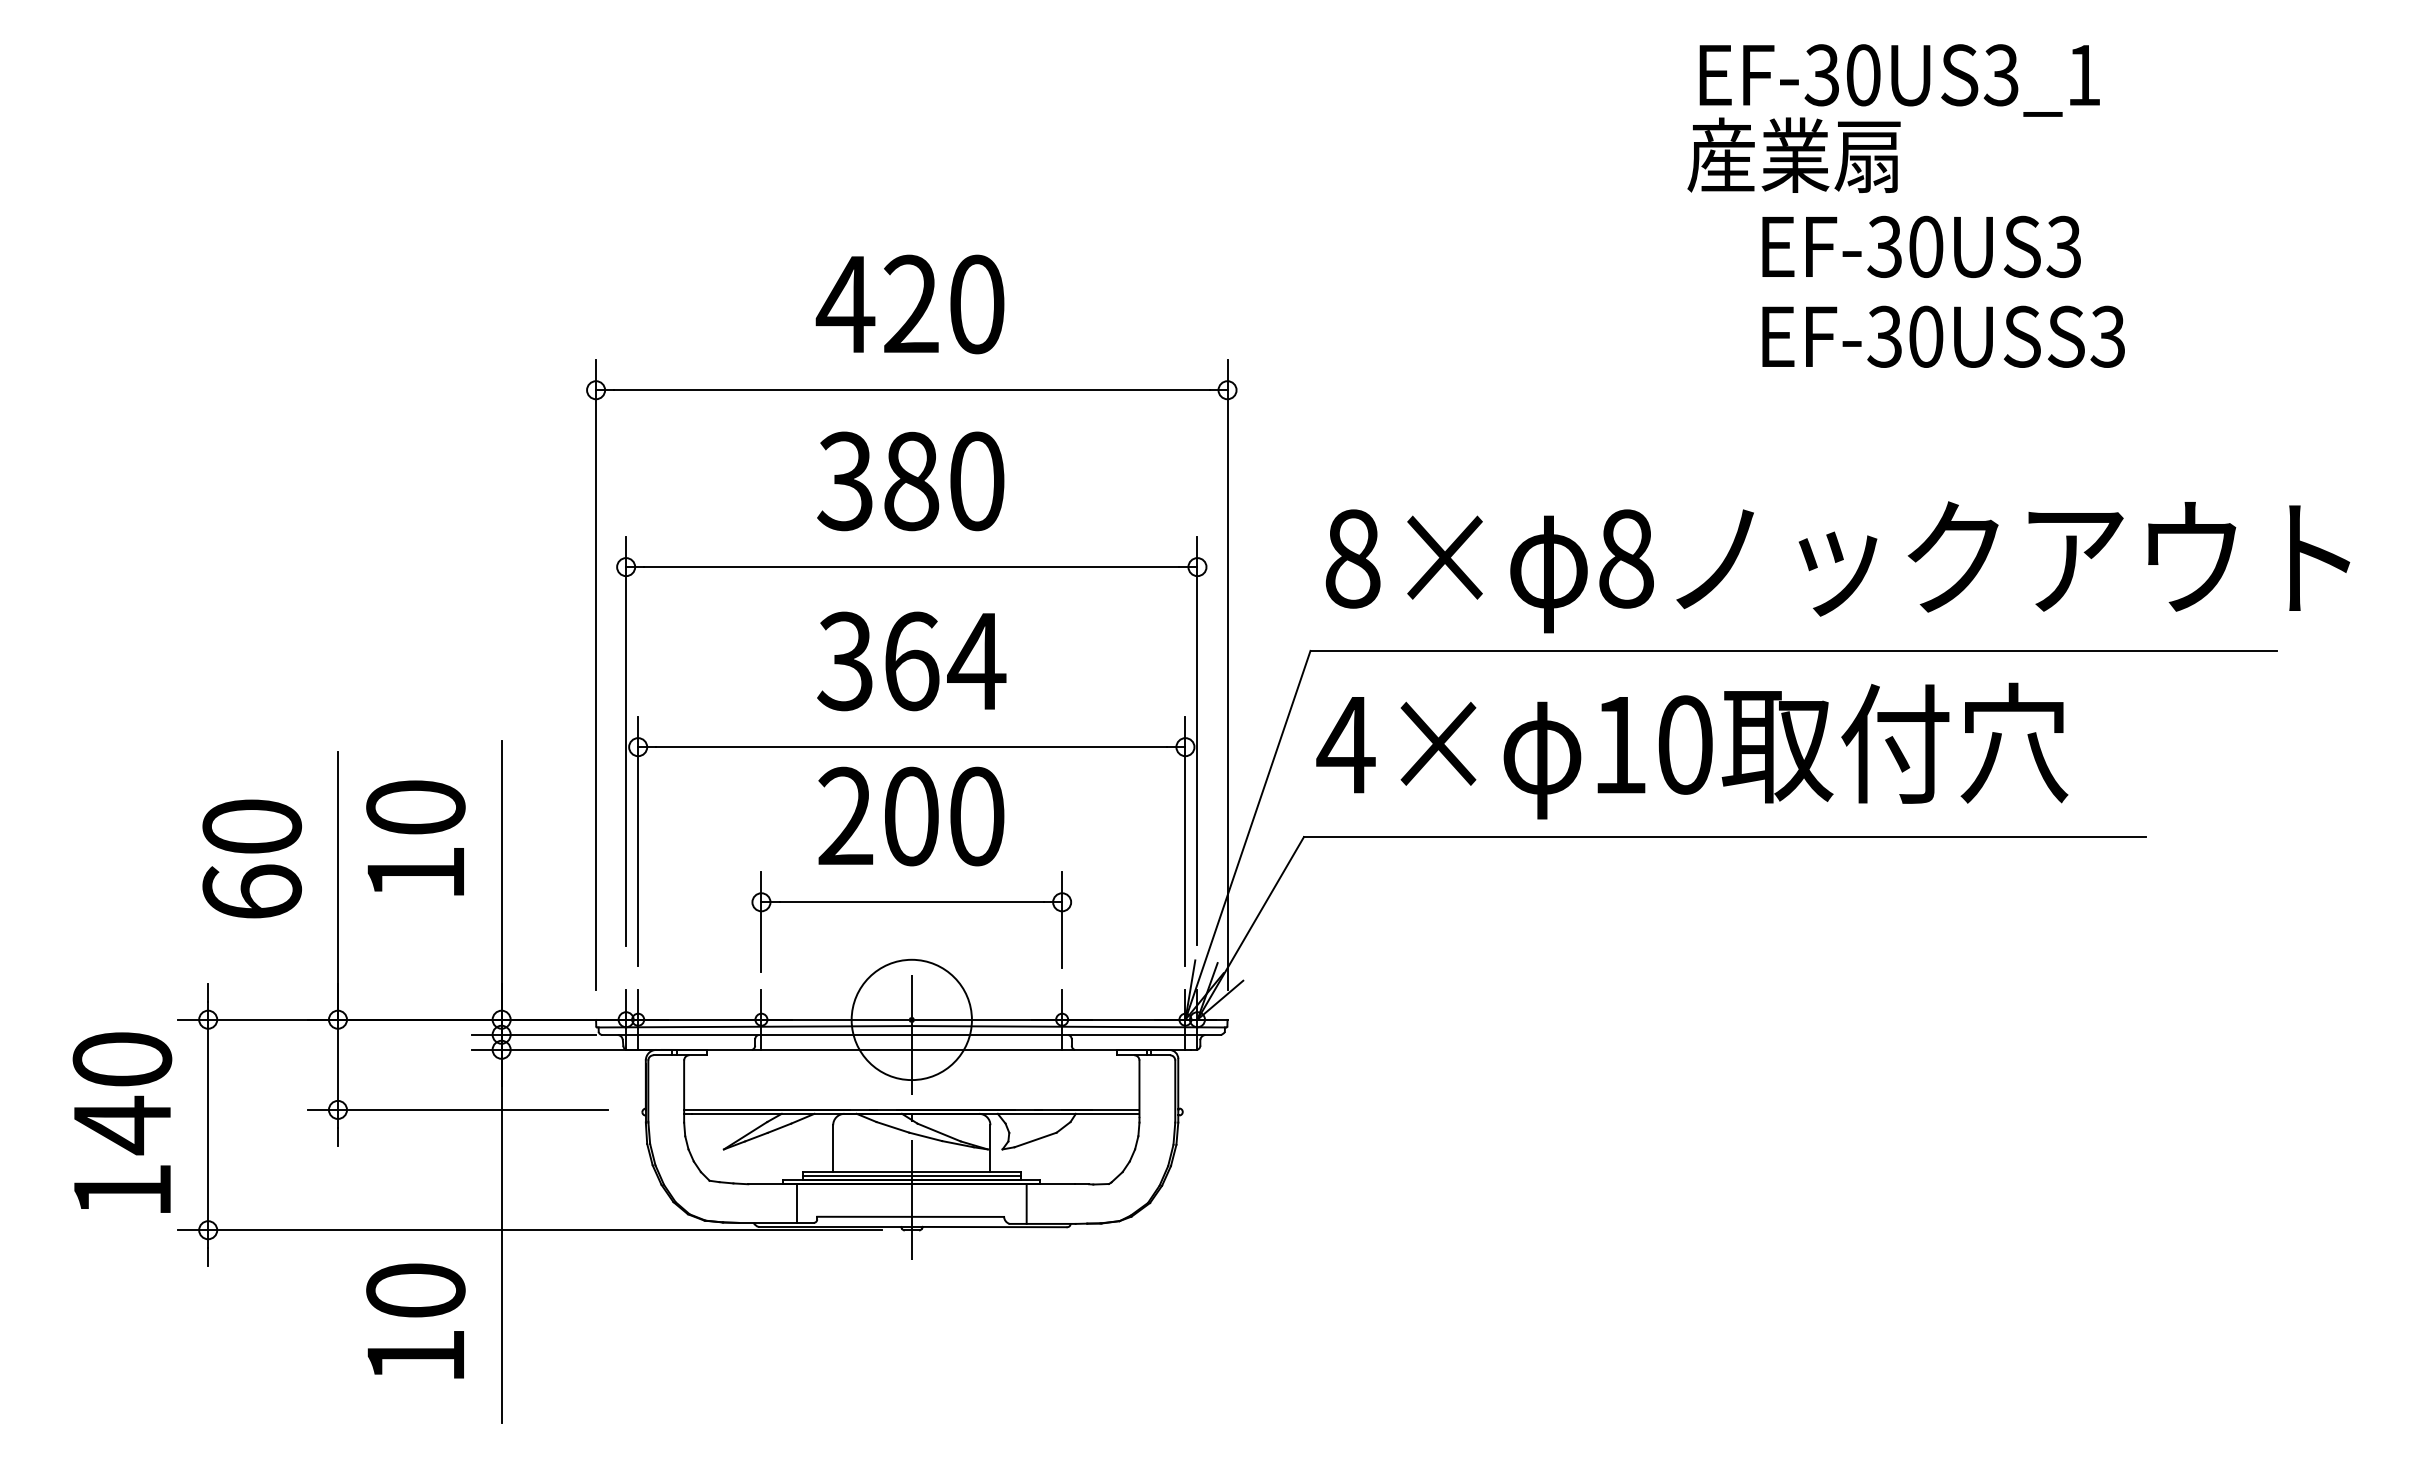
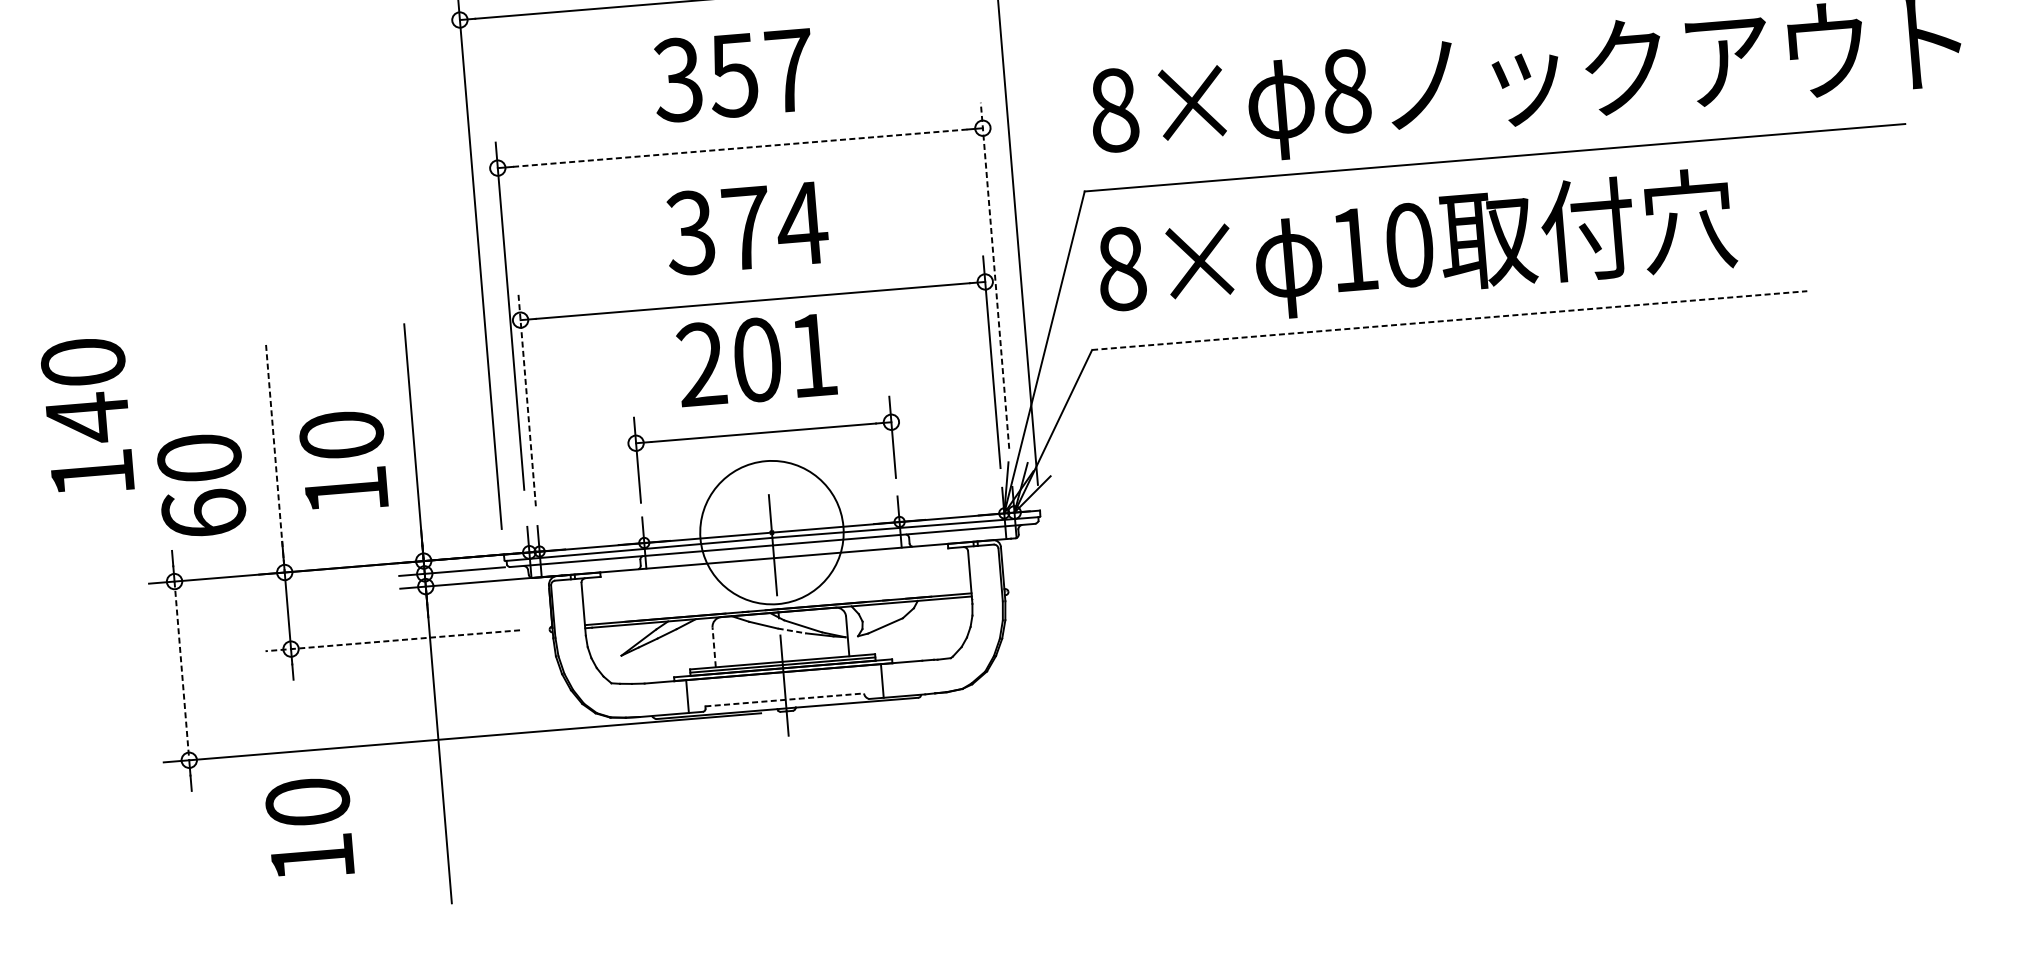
text: (943, 481) -> (761, 73), 380 -> 357
line: (911, 567) -> (740, 148), solid -> dashed
text: (911, 661) -> (746, 228), 364 -> 374
line: (1197, 740) -> (995, 275), solid -> dashed
text: (1345, 744) -> (1120, 268), 4× -> 8×
text: (977, 816) -> (813, 355), 200 -> 201
text: (415, 837) -> (343, 460), moved
line: (1725, 837) -> (1450, 320), solid -> dashed
line: (638, 841) -> (527, 400), solid -> dashed
text: (251, 858) -> (201, 485), moved
line: (337, 886) -> (275, 459), solid -> dashed
circle: (911, 1019) -> (771, 532), size x1.4
line: (457, 1109) -> (392, 640), solid -> dashed
text: (122, 1122) -> (87, 415), moved
line: (208, 1125) -> (182, 671), solid -> dashed
line: (925, 1136) -> (791, 630), solid -> dashed
line: (833, 1148) -> (714, 647), solid -> dashed
line: (911, 1216) -> (785, 699), solid -> dashed
text: (415, 1320) -> (309, 827), moved

